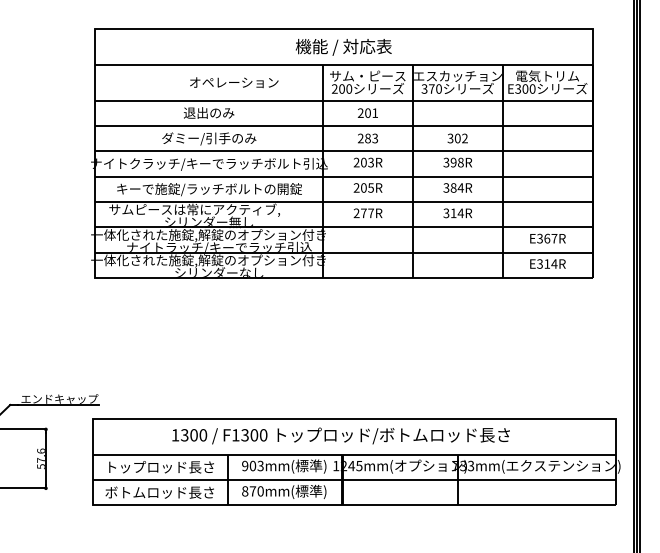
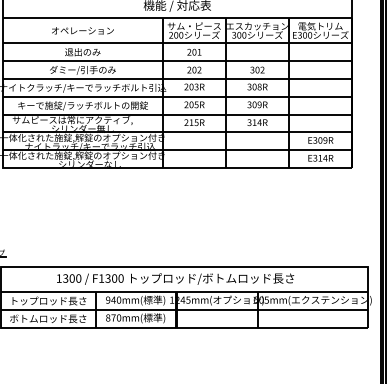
text: (234, 82) -> (83, 30), moved
text: (431, 88) -> (239, 34), 370 -> 300
text: (371, 138) -> (196, 70), 283 -> 202
text: (453, 162) -> (254, 86), 398R -> 308R
text: (457, 187) -> (257, 104), 384R -> 309R
text: (367, 213) -> (194, 122), 277R -> 215R
text: (550, 238) -> (322, 140), E367R -> E309R
text: (256, 465) -> (116, 299), 903mm( -> 940mm(
text: (463, 465) -> (261, 299), 733mm( -> 605mm(

